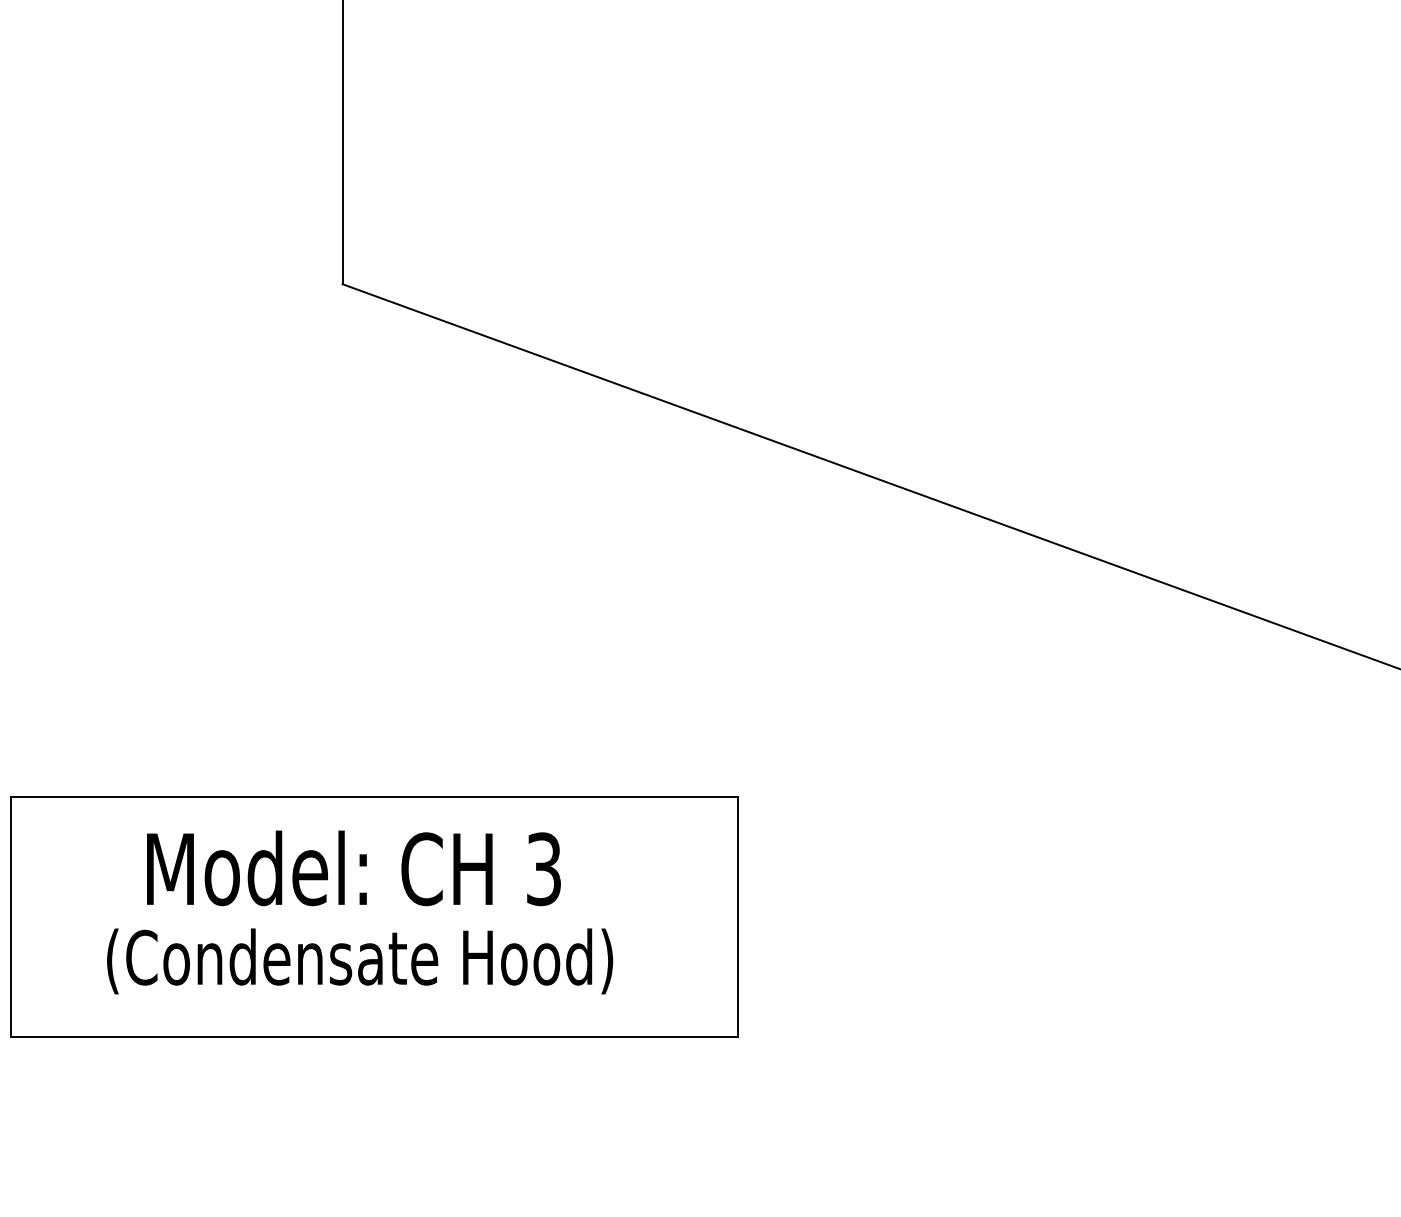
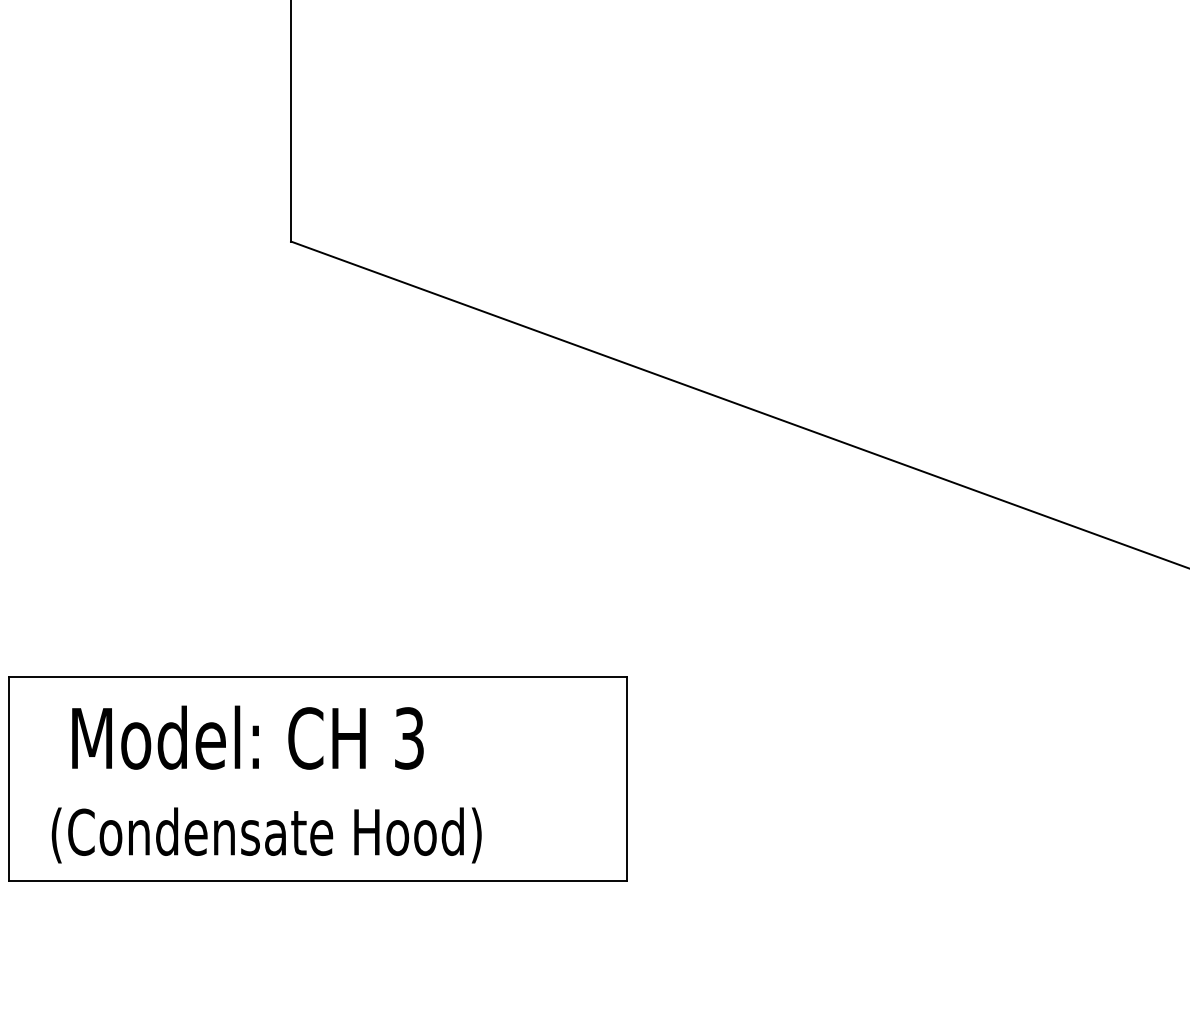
text: (353, 868) -> (247, 737), moved
text: (360, 961) -> (267, 835), moved

